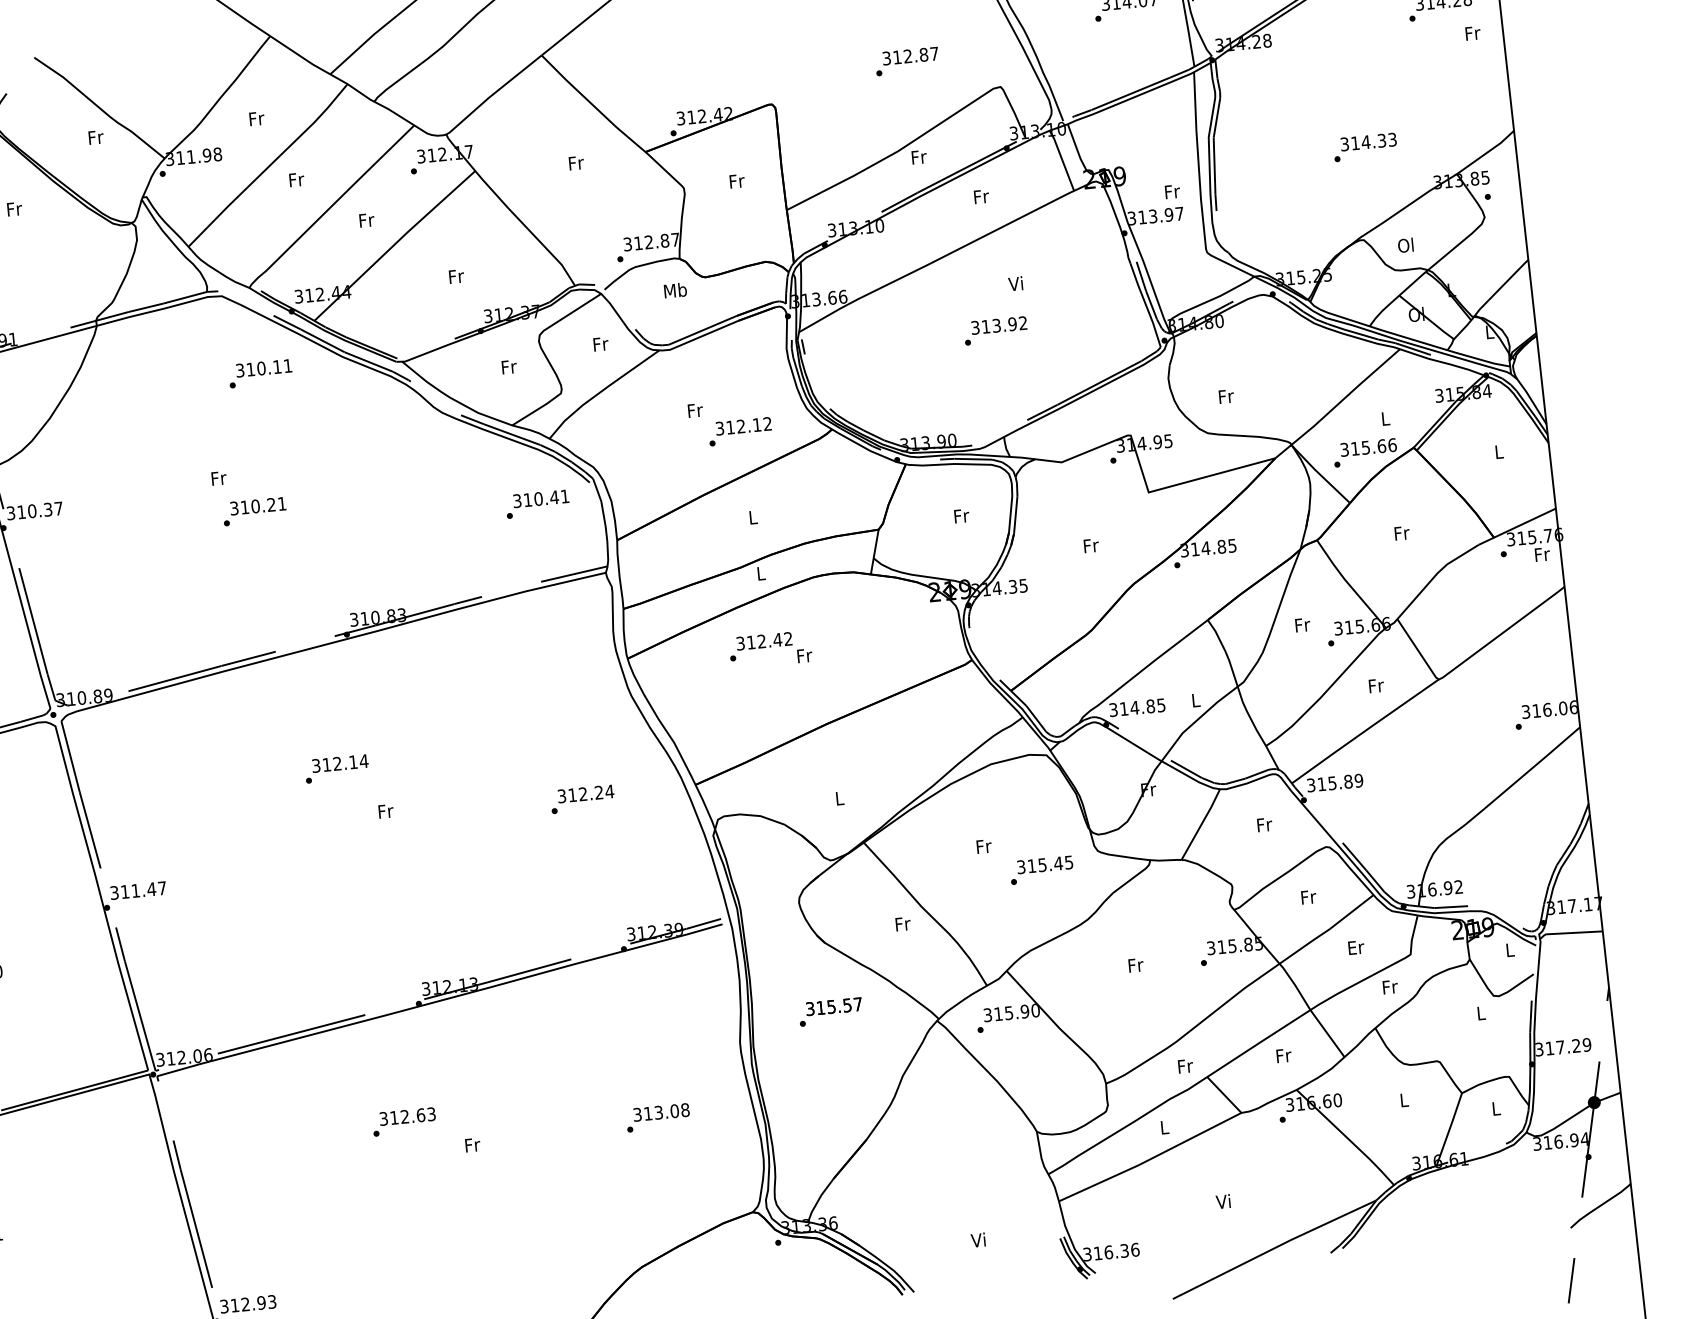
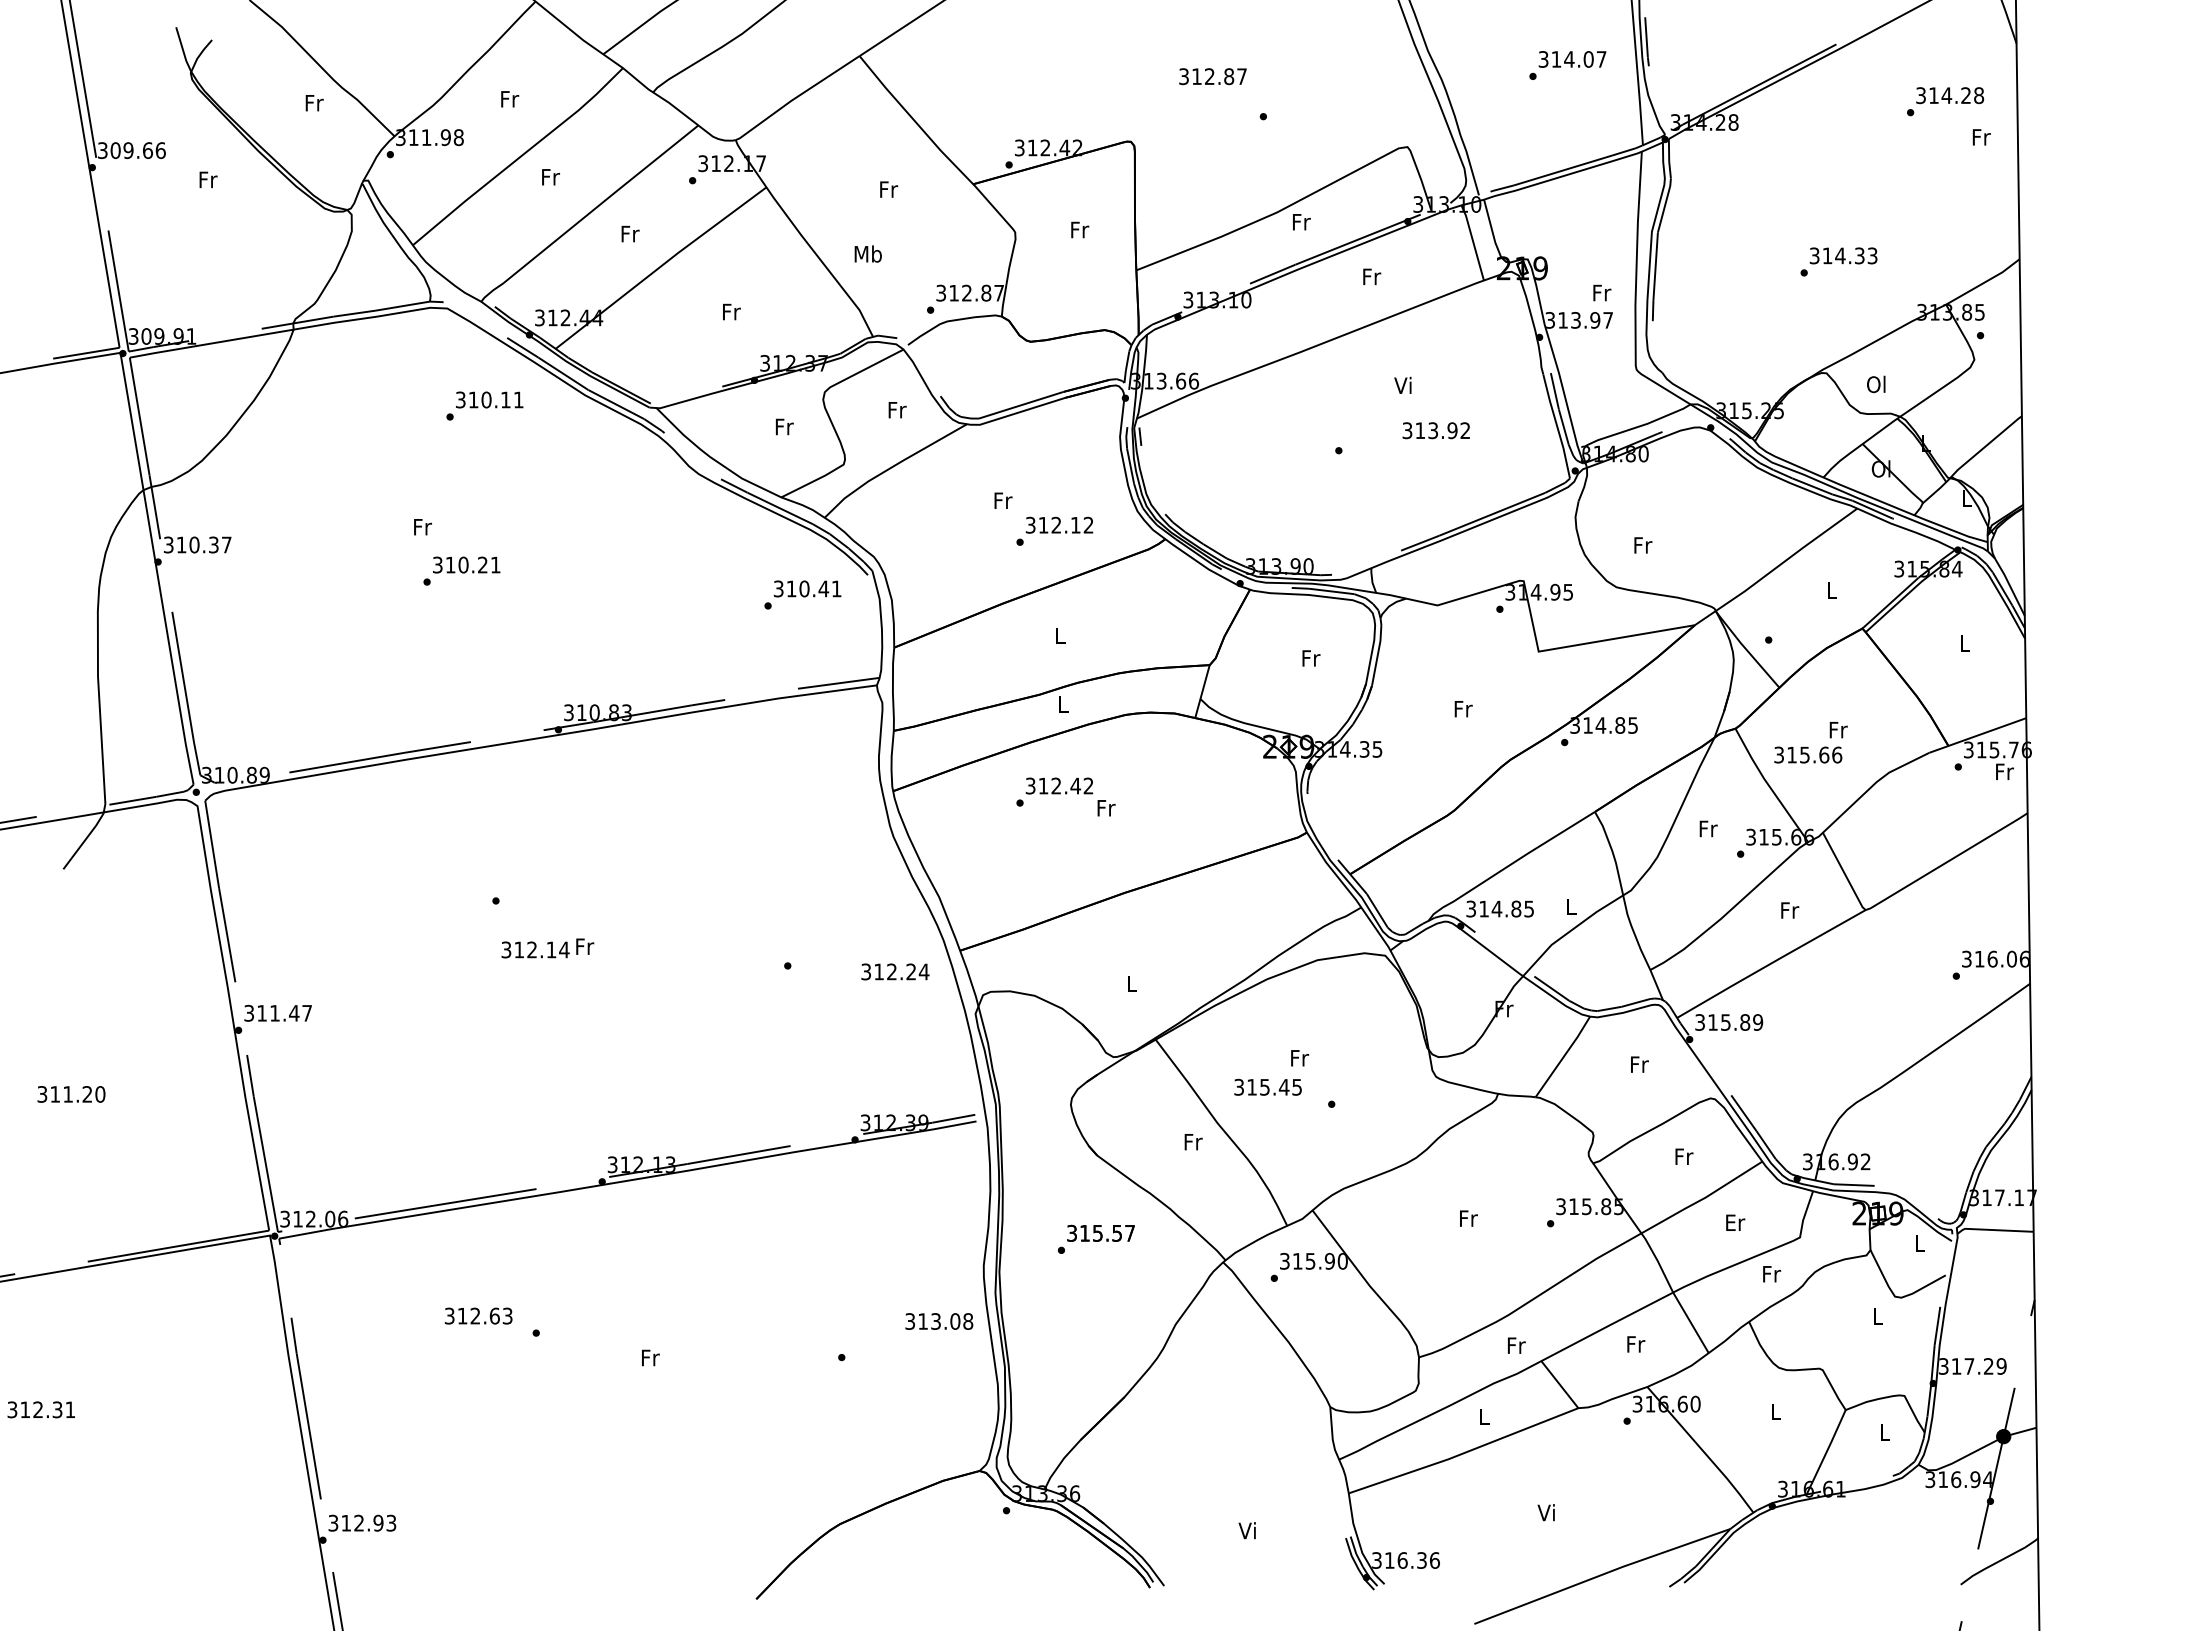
text: (910, 56) -> (1212, 76), moved
text: (674, 290) -> (867, 253), moved
text: (998, 325) -> (1435, 430), moved
text: (1368, 447) -> (1808, 754), moved
text: (340, 763) -> (535, 949), moved
text: (586, 793) -> (895, 971), moved
text: (1044, 864) -> (1267, 1086), moved
text: (661, 1112) -> (939, 1321), moved
text: (407, 1116) -> (478, 1315), moved

